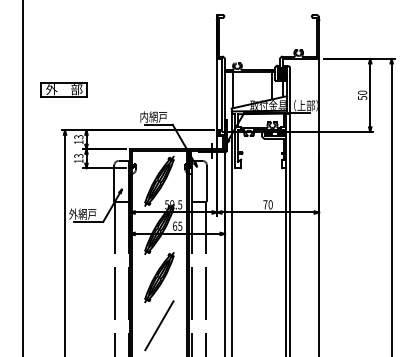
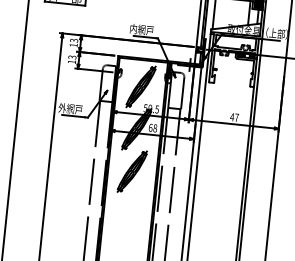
text: (267, 204) -> (234, 117), 70 -> 47
text: (180, 225) -> (155, 127), 65 -> 68
line: (159, 325) -> (128, 213), removed

